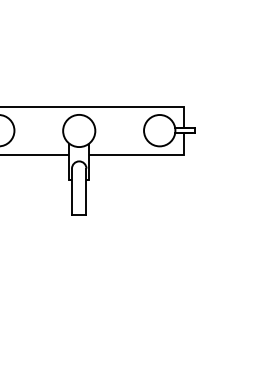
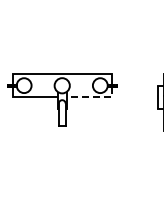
line: (147, 155) -> (94, 97), solid -> dashed

